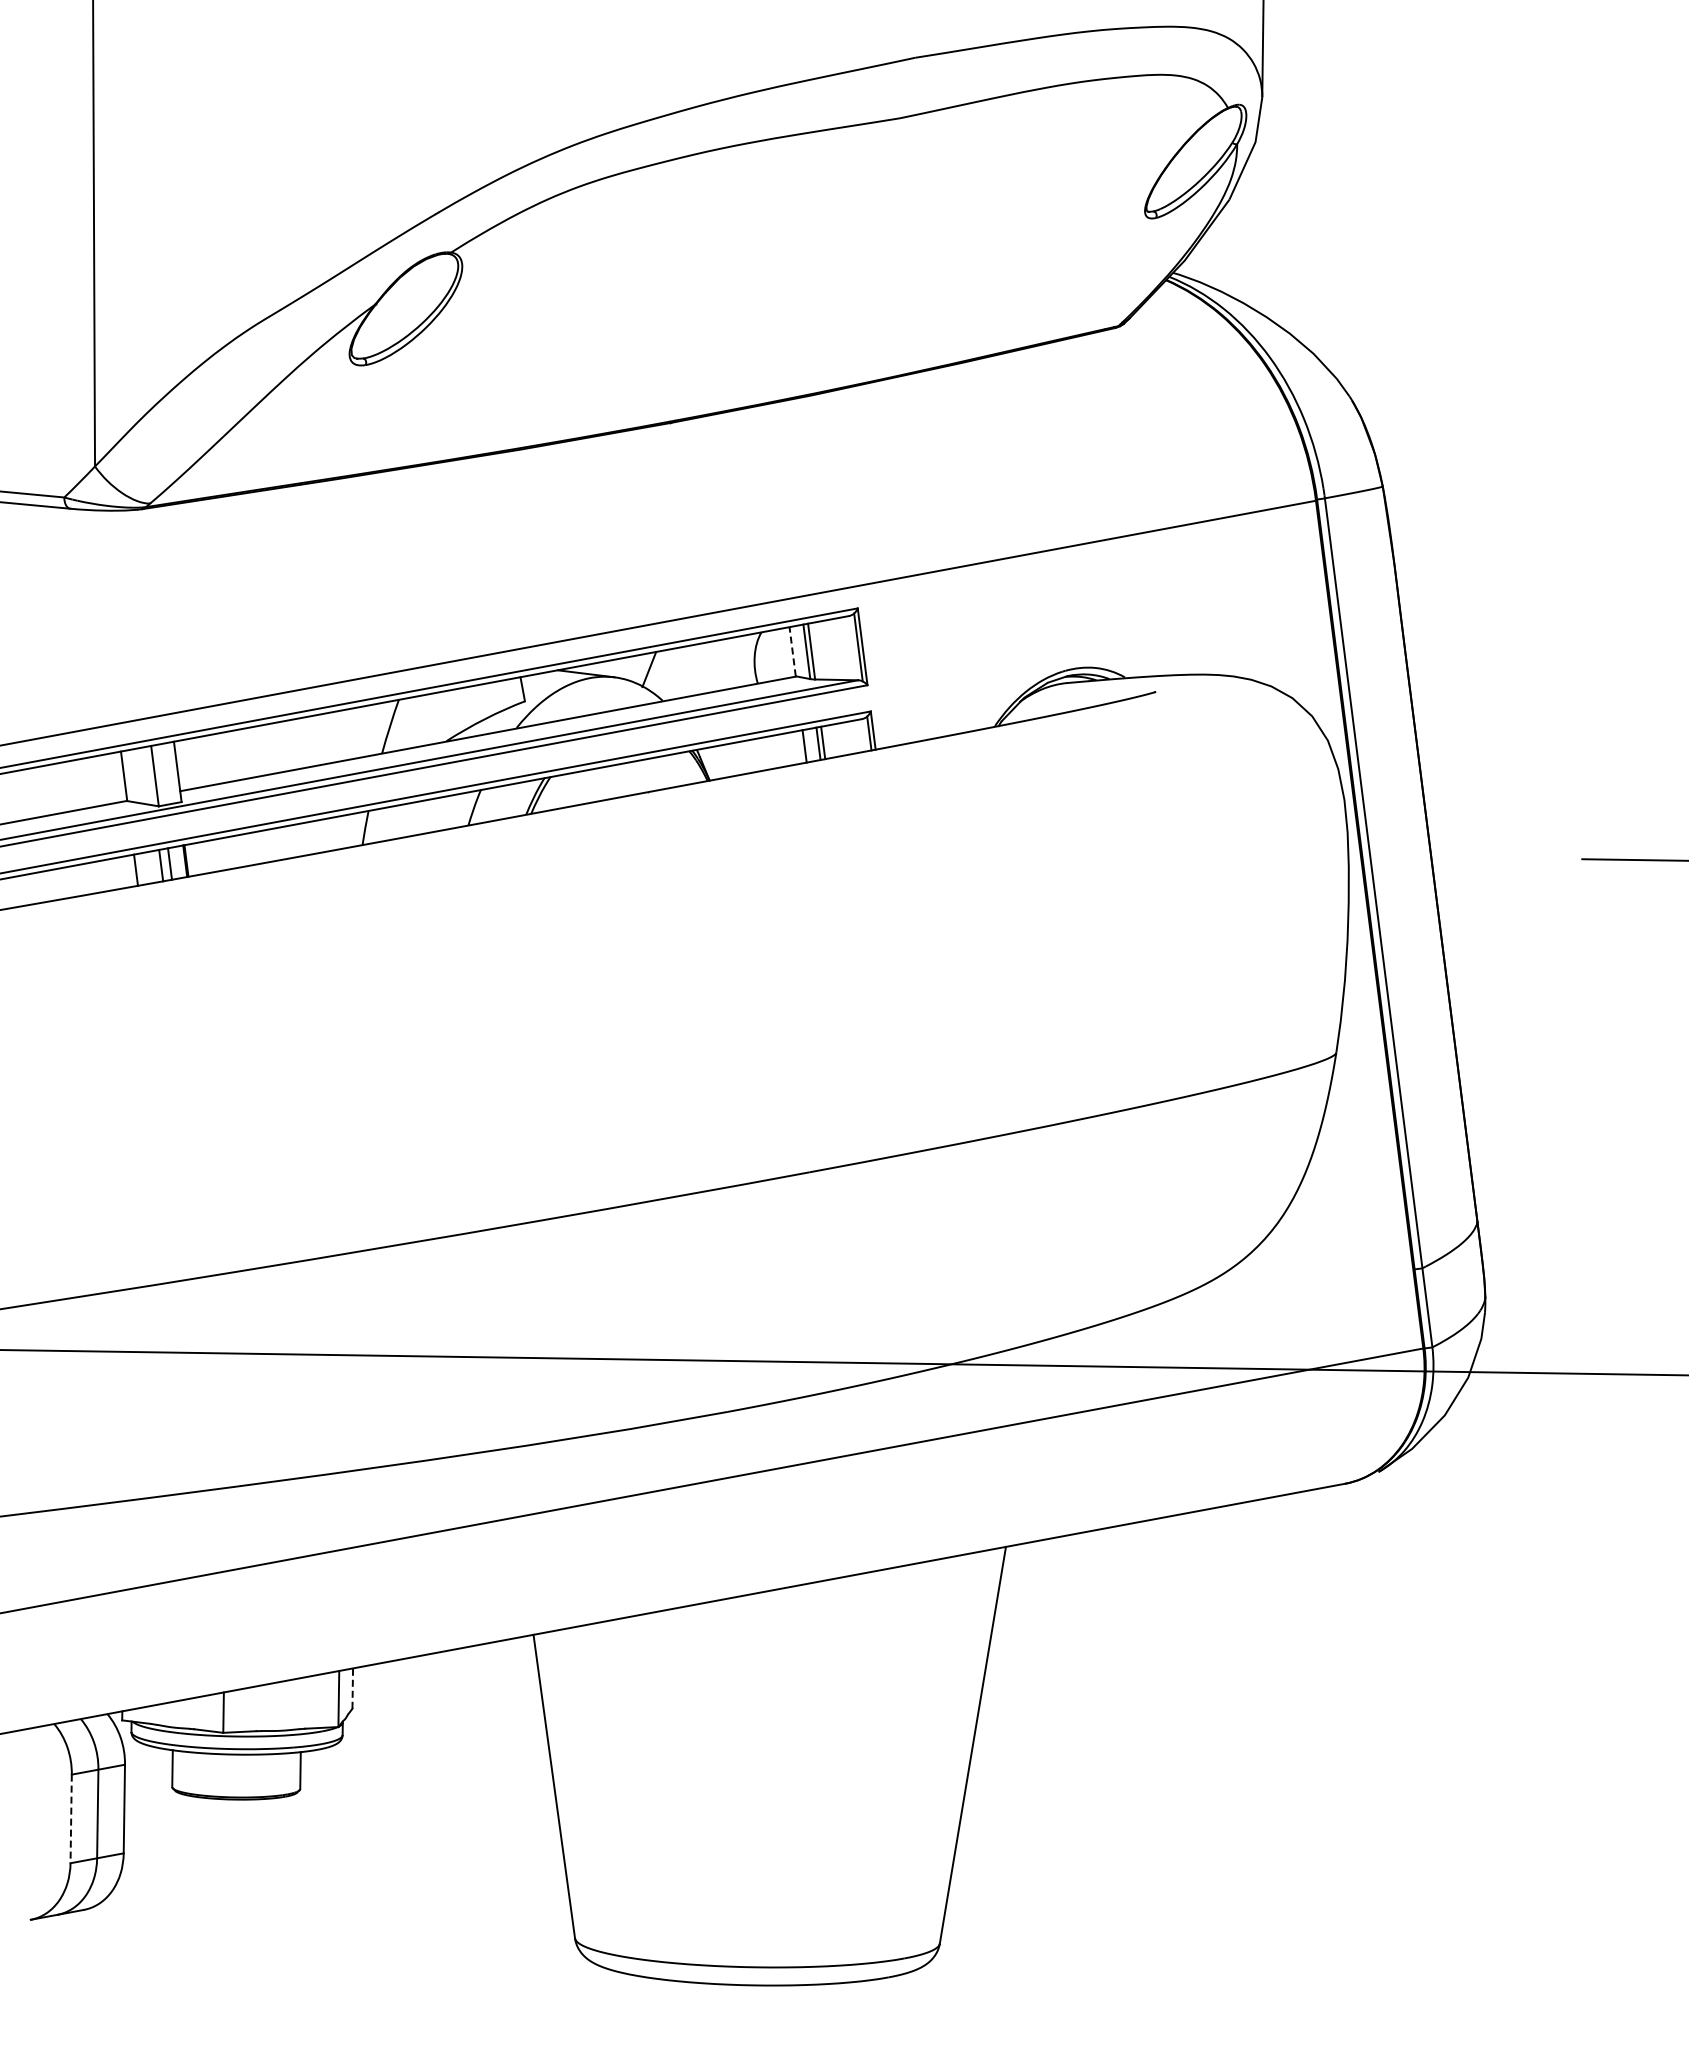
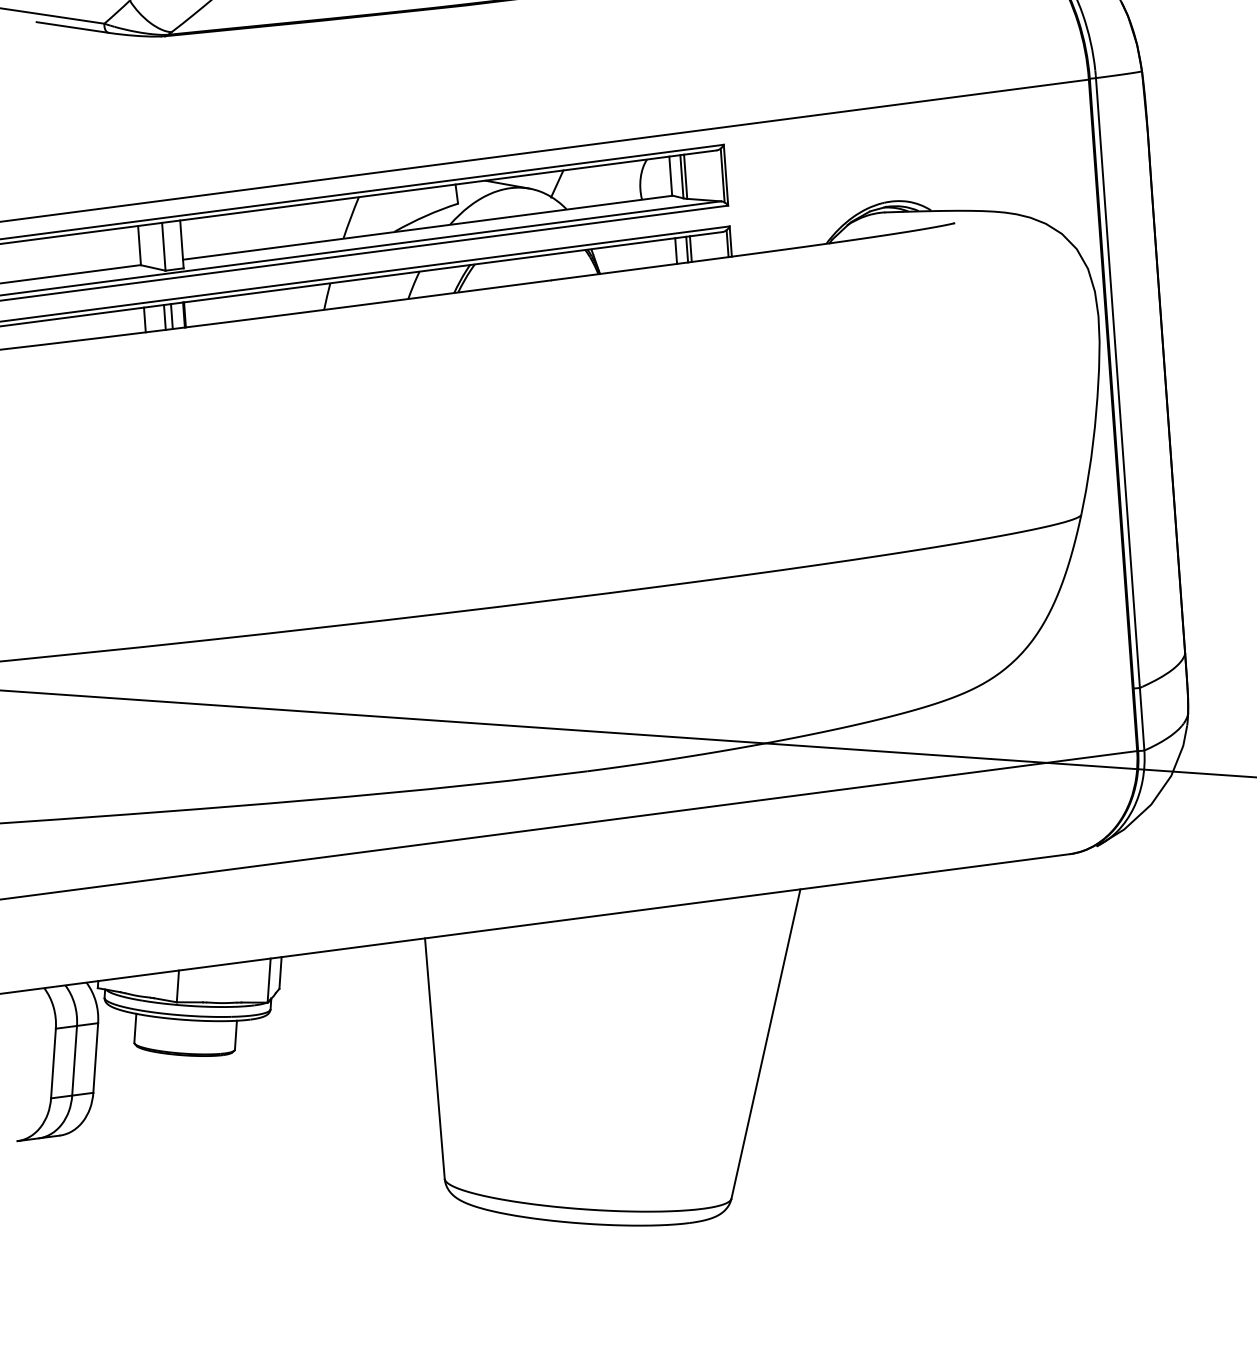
line: (792, 651) -> (670, 175), dashed -> solid
line: (352, 1688) -> (280, 972), dashed -> solid
line: (71, 1819) -> (53, 1063), dashed -> solid

